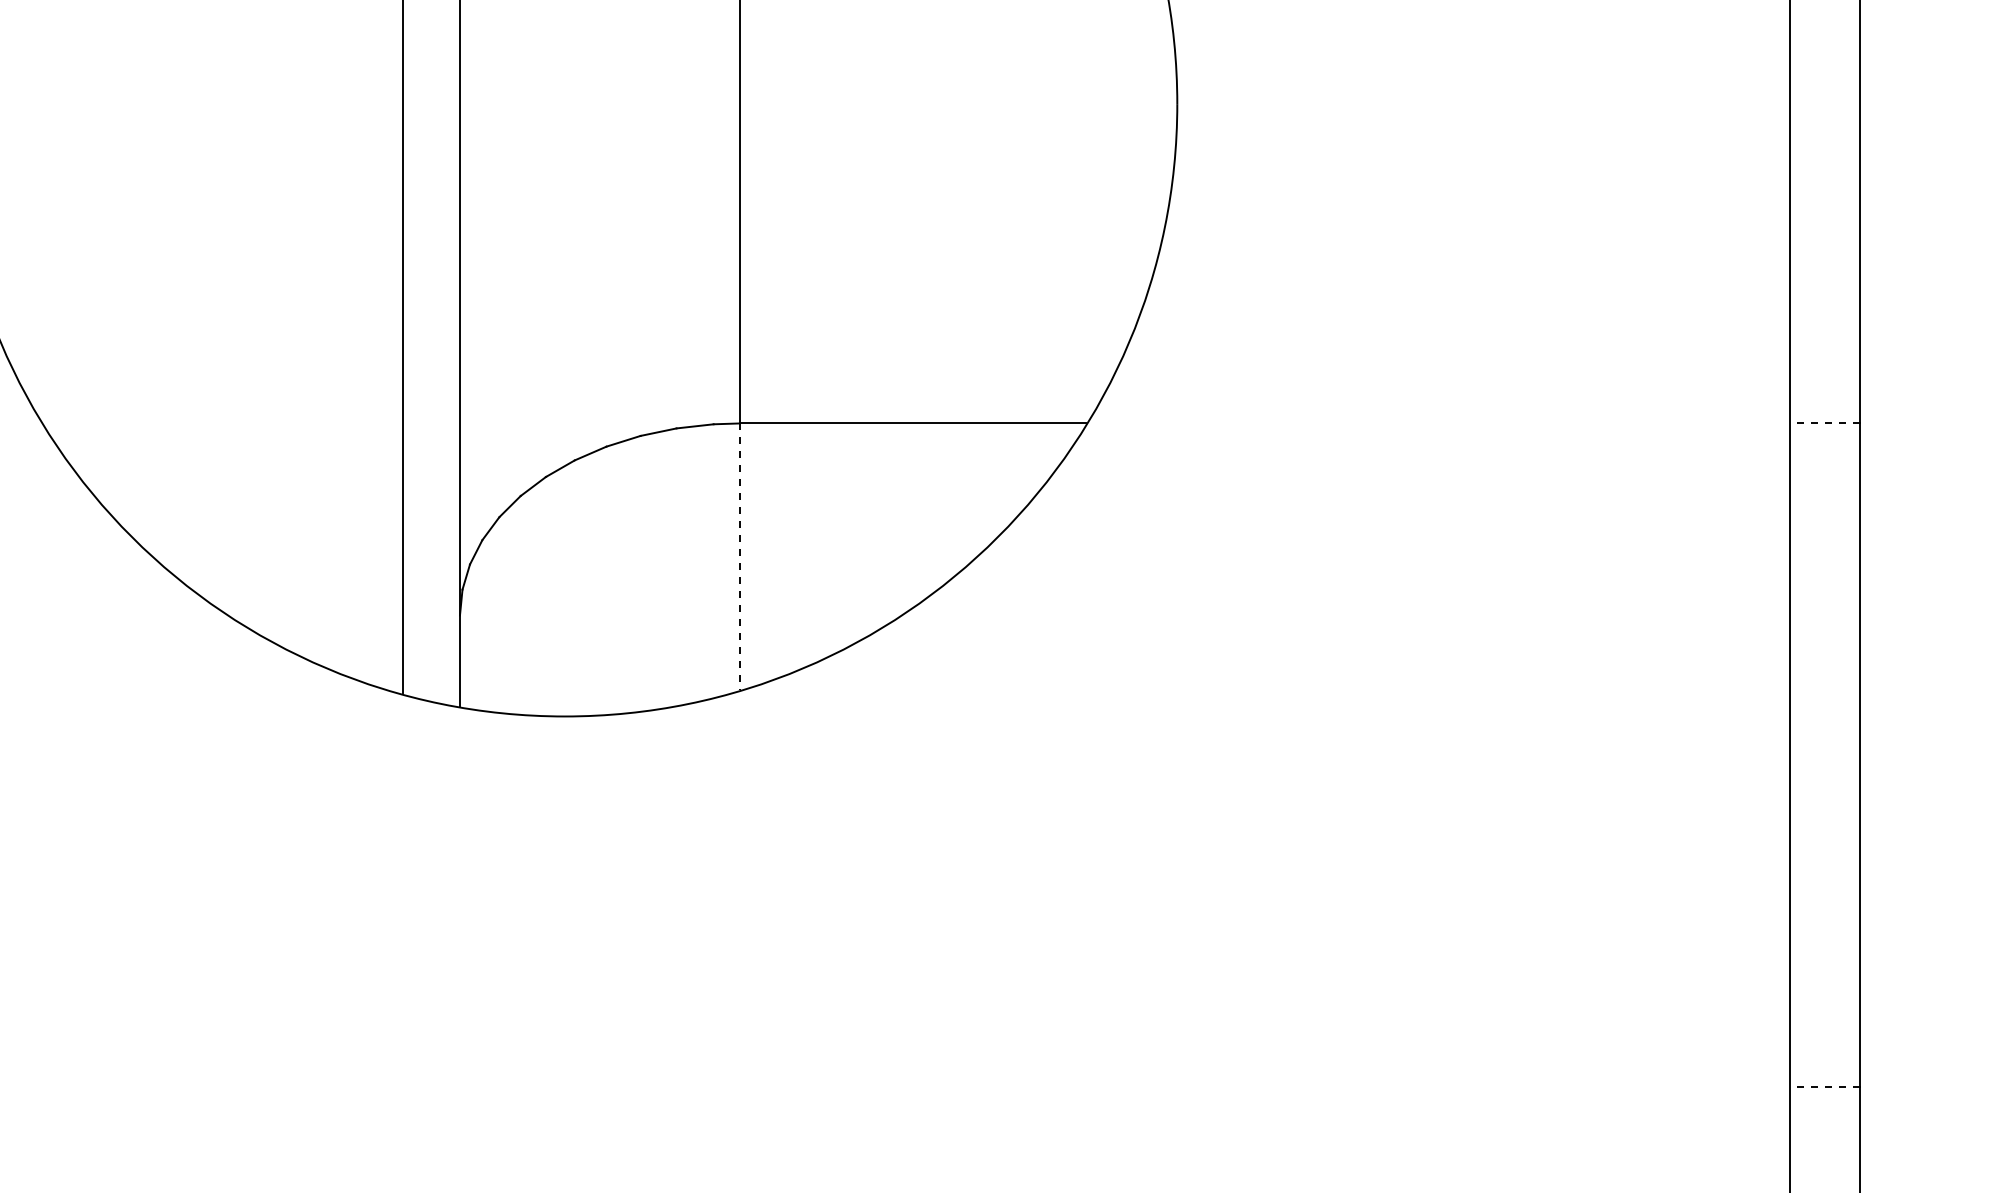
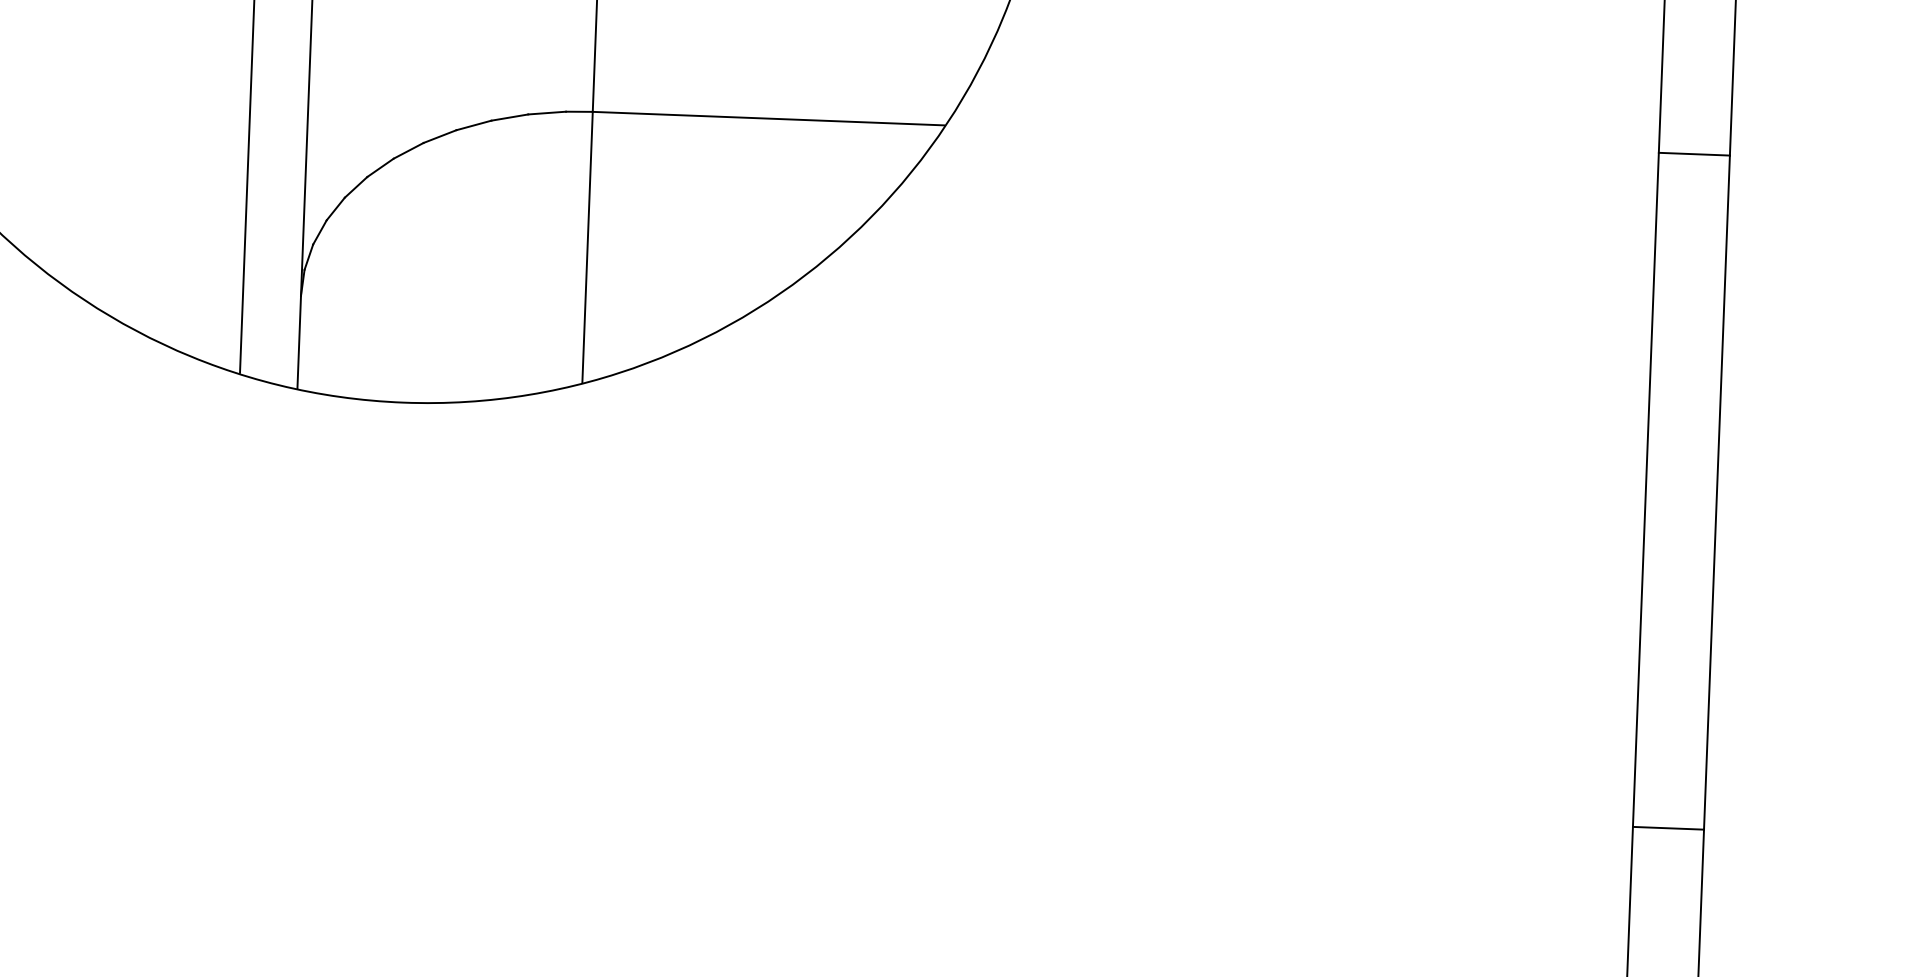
line: (1824, 423) -> (1694, 154), dashed -> solid
line: (739, 557) -> (587, 247), dashed -> solid
line: (1824, 1087) -> (1668, 828), dashed -> solid

